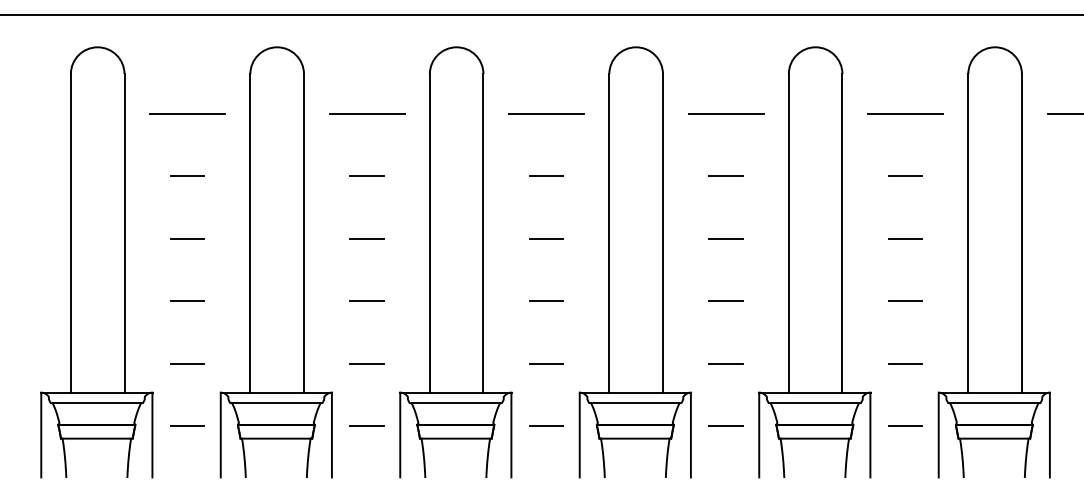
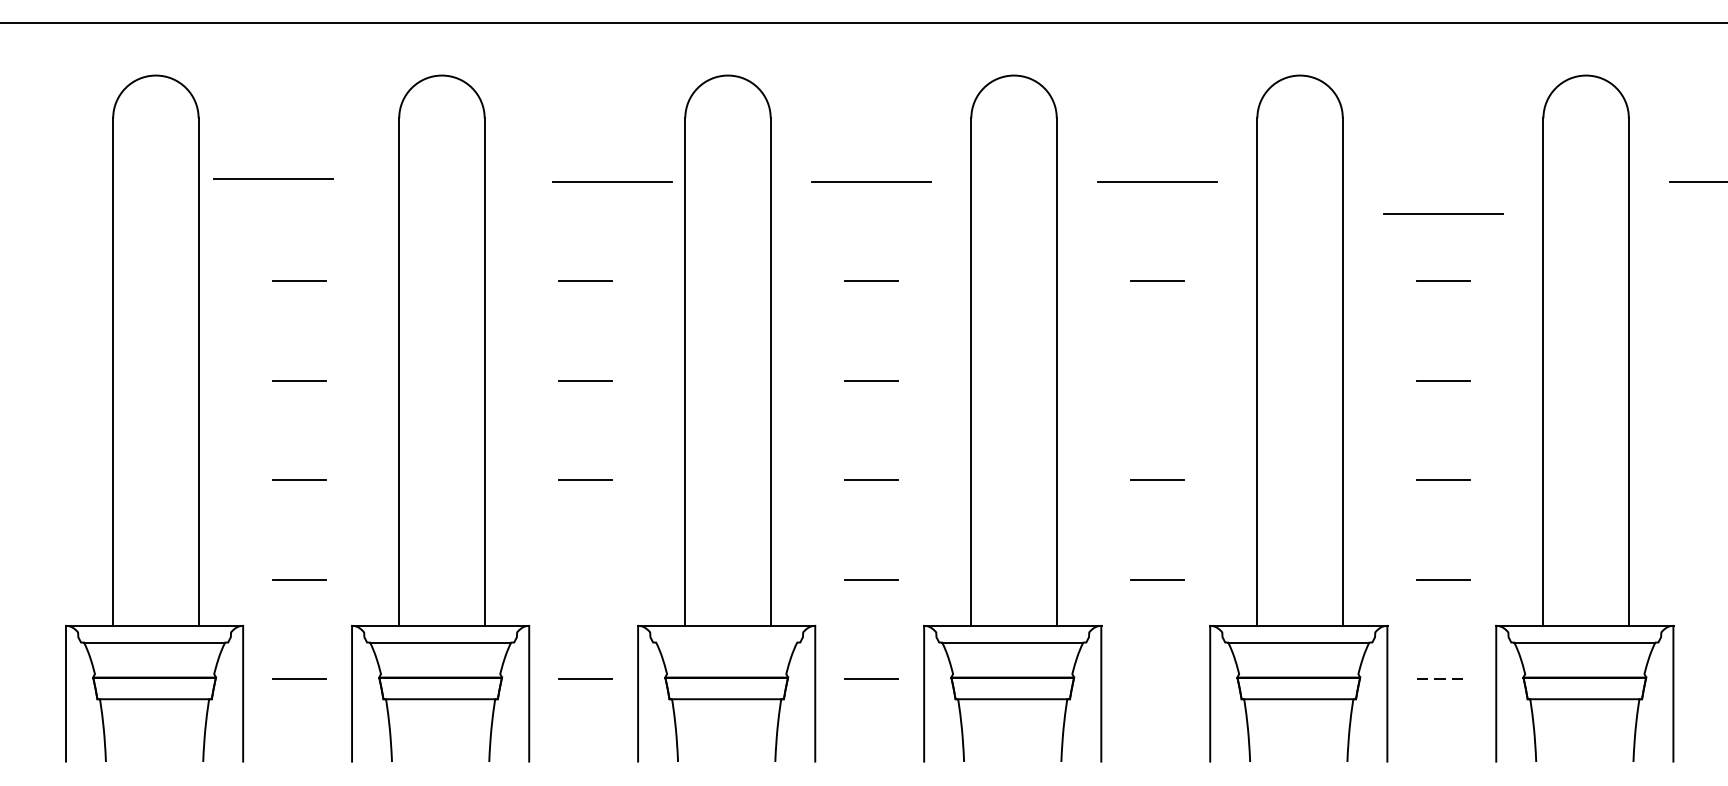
line: (187, 113) -> (273, 177), moved
line: (367, 113) -> (612, 181), moved
line: (905, 113) -> (1443, 212), moved
line: (725, 238) -> (1156, 380), removed
line: (366, 363) -> (584, 579), removed
line: (455, 403) -> (726, 643), removed
line: (725, 425) -> (1156, 678), removed
line: (905, 426) -> (1443, 679), solid -> dashed

